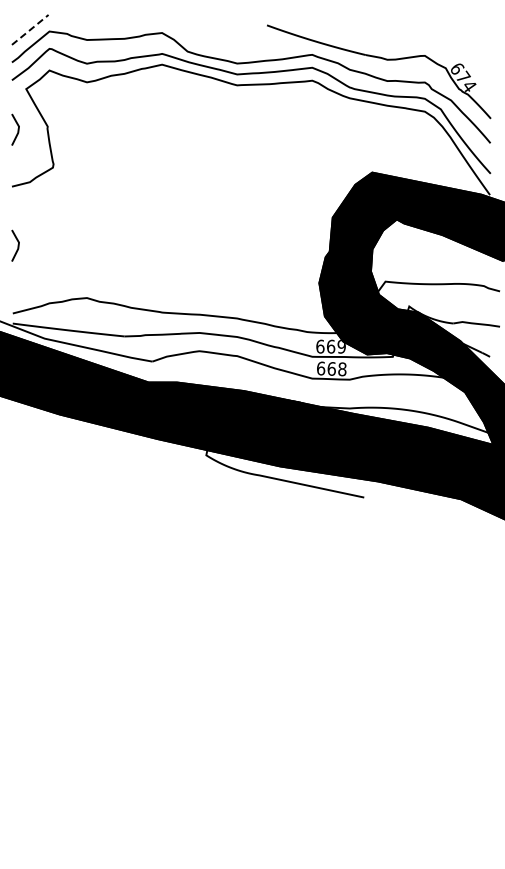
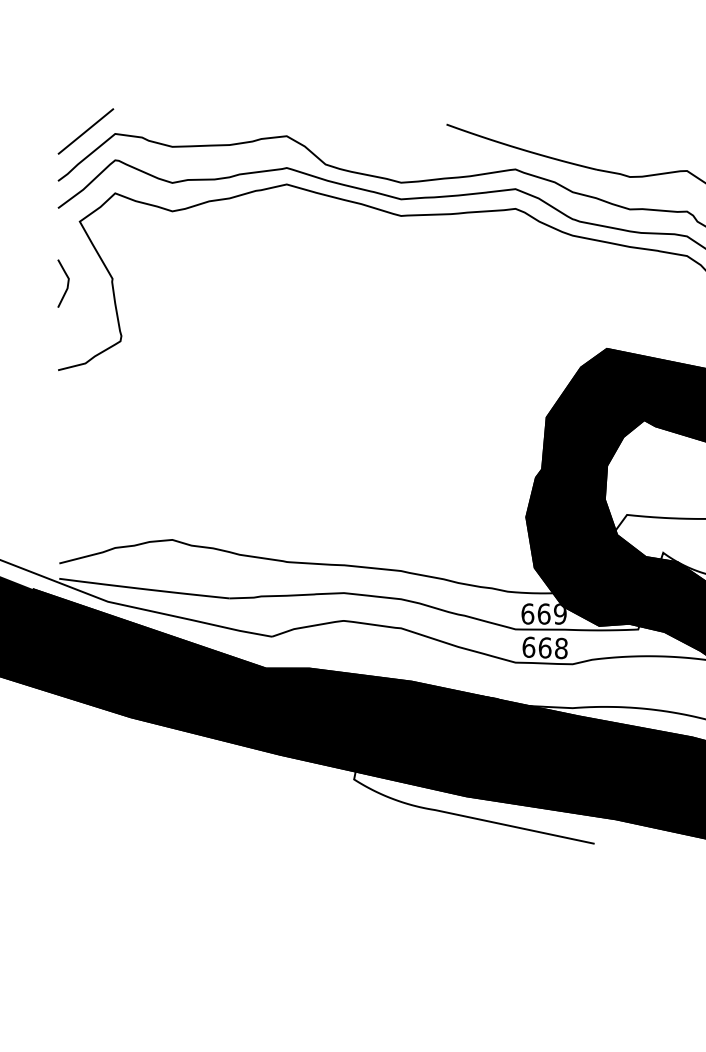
line: (30, 29) -> (86, 130), dashed -> solid
line: (17, 245) -> (66, 459), removed

